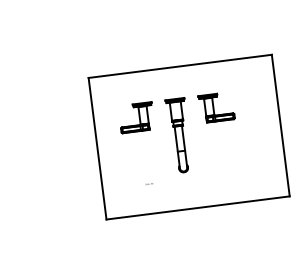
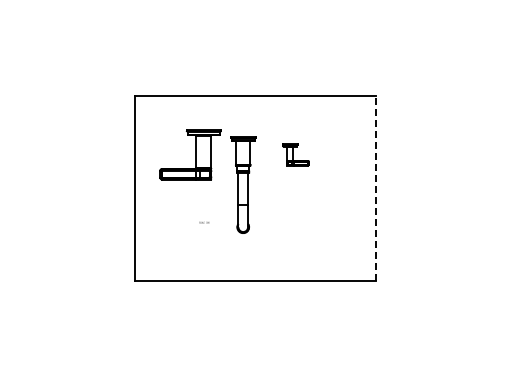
part: (216, 107) -> (295, 154), size x0.6
part: (136, 117) -> (190, 154), size x1.4
line: (280, 125) -> (375, 188), solid -> dashed
text: (149, 183) -> (204, 222), moved

